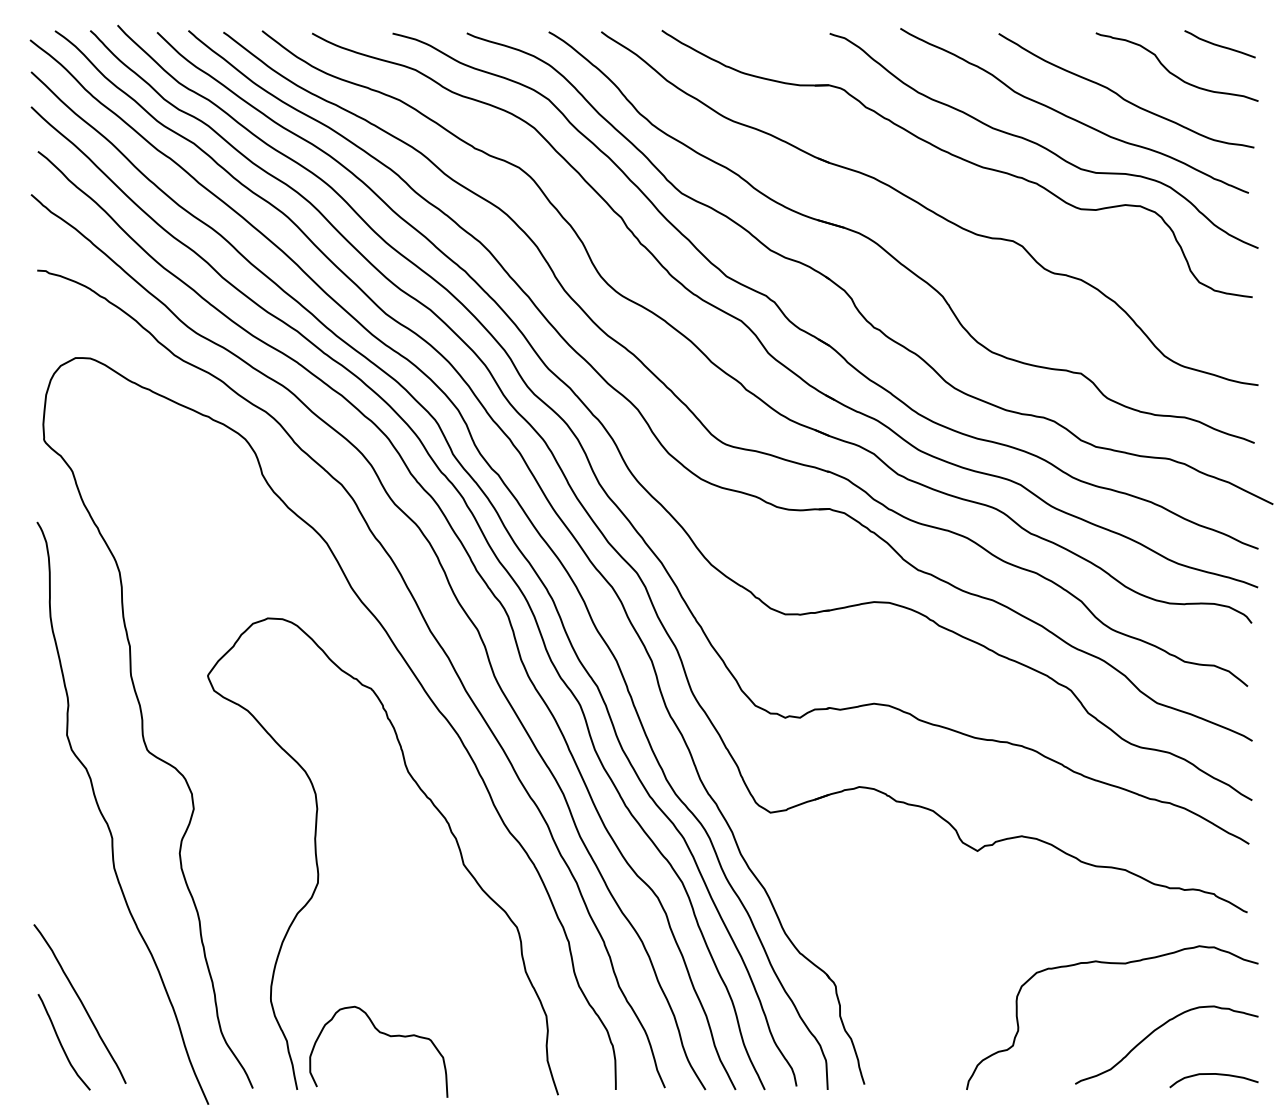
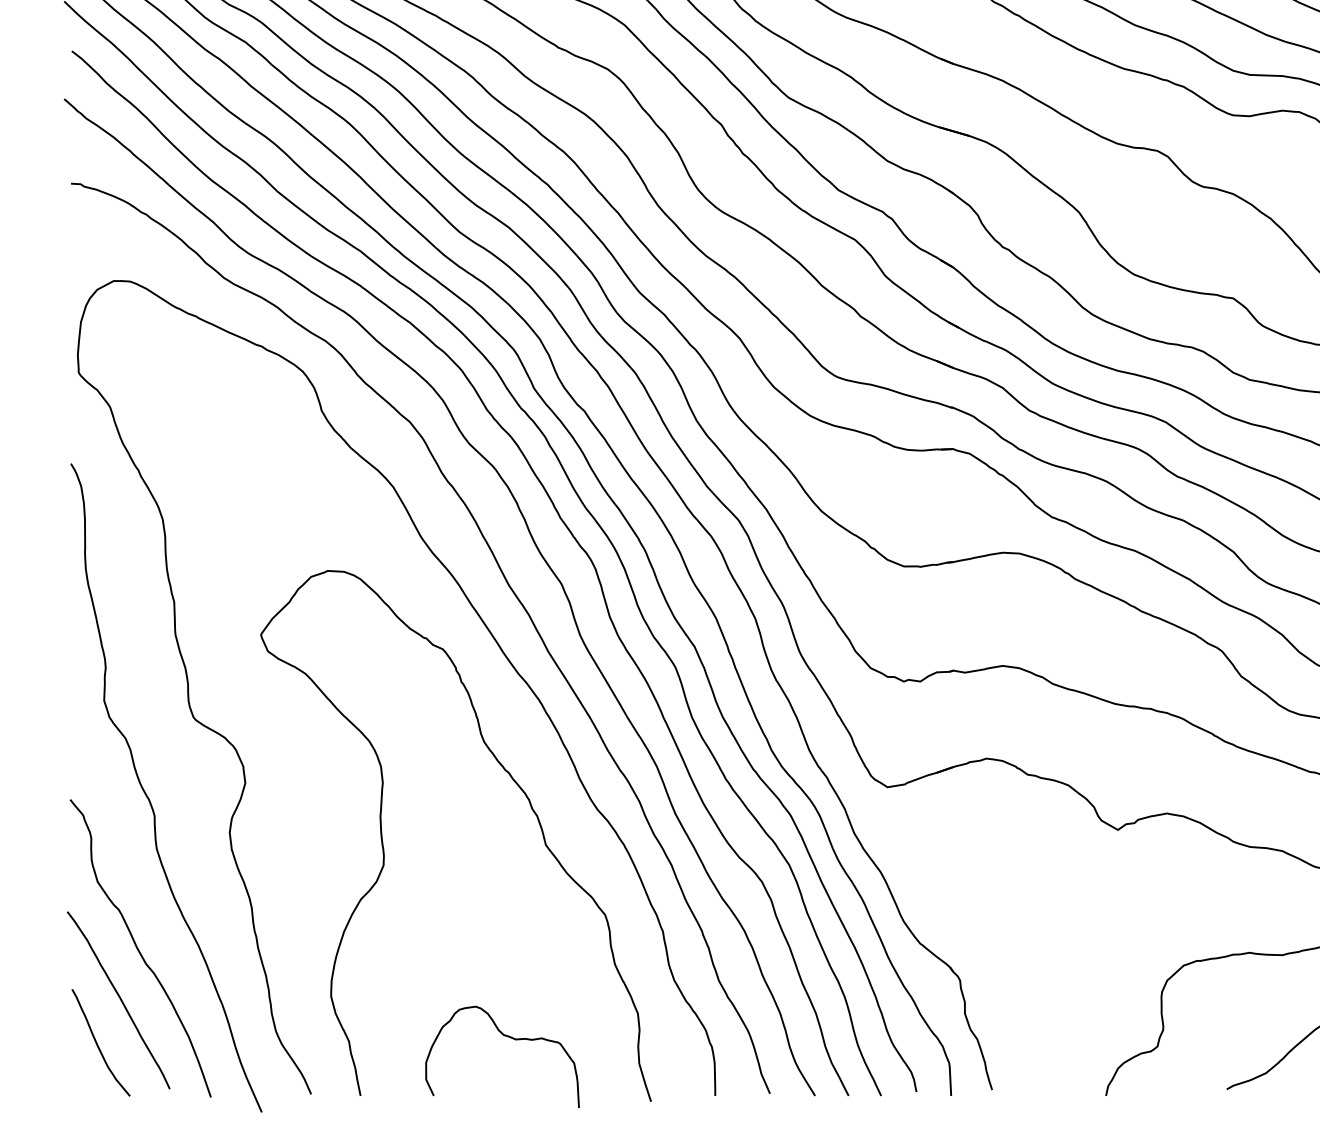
curve: (98, 958) -> (139, 949), added
curve: (383, 1034) -> (507, 1037), moved

